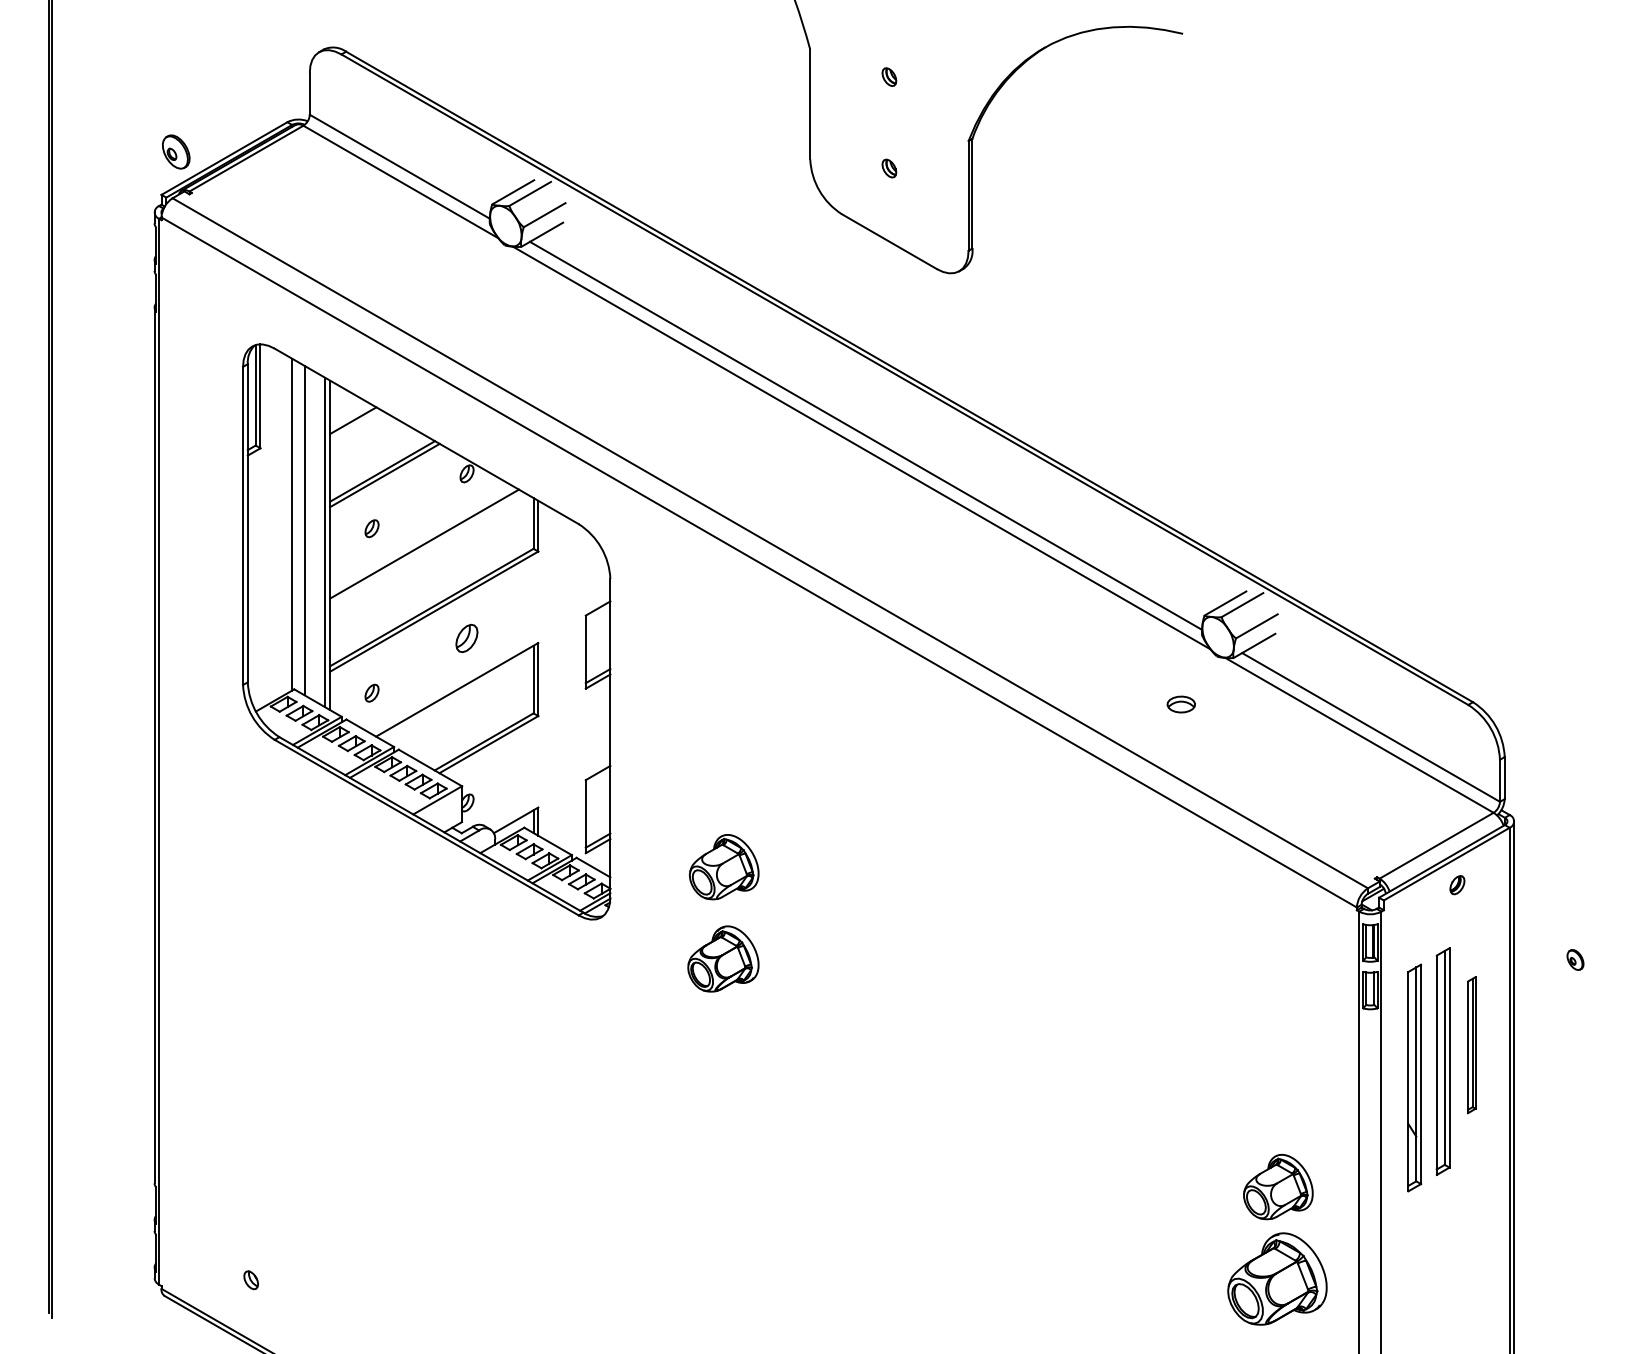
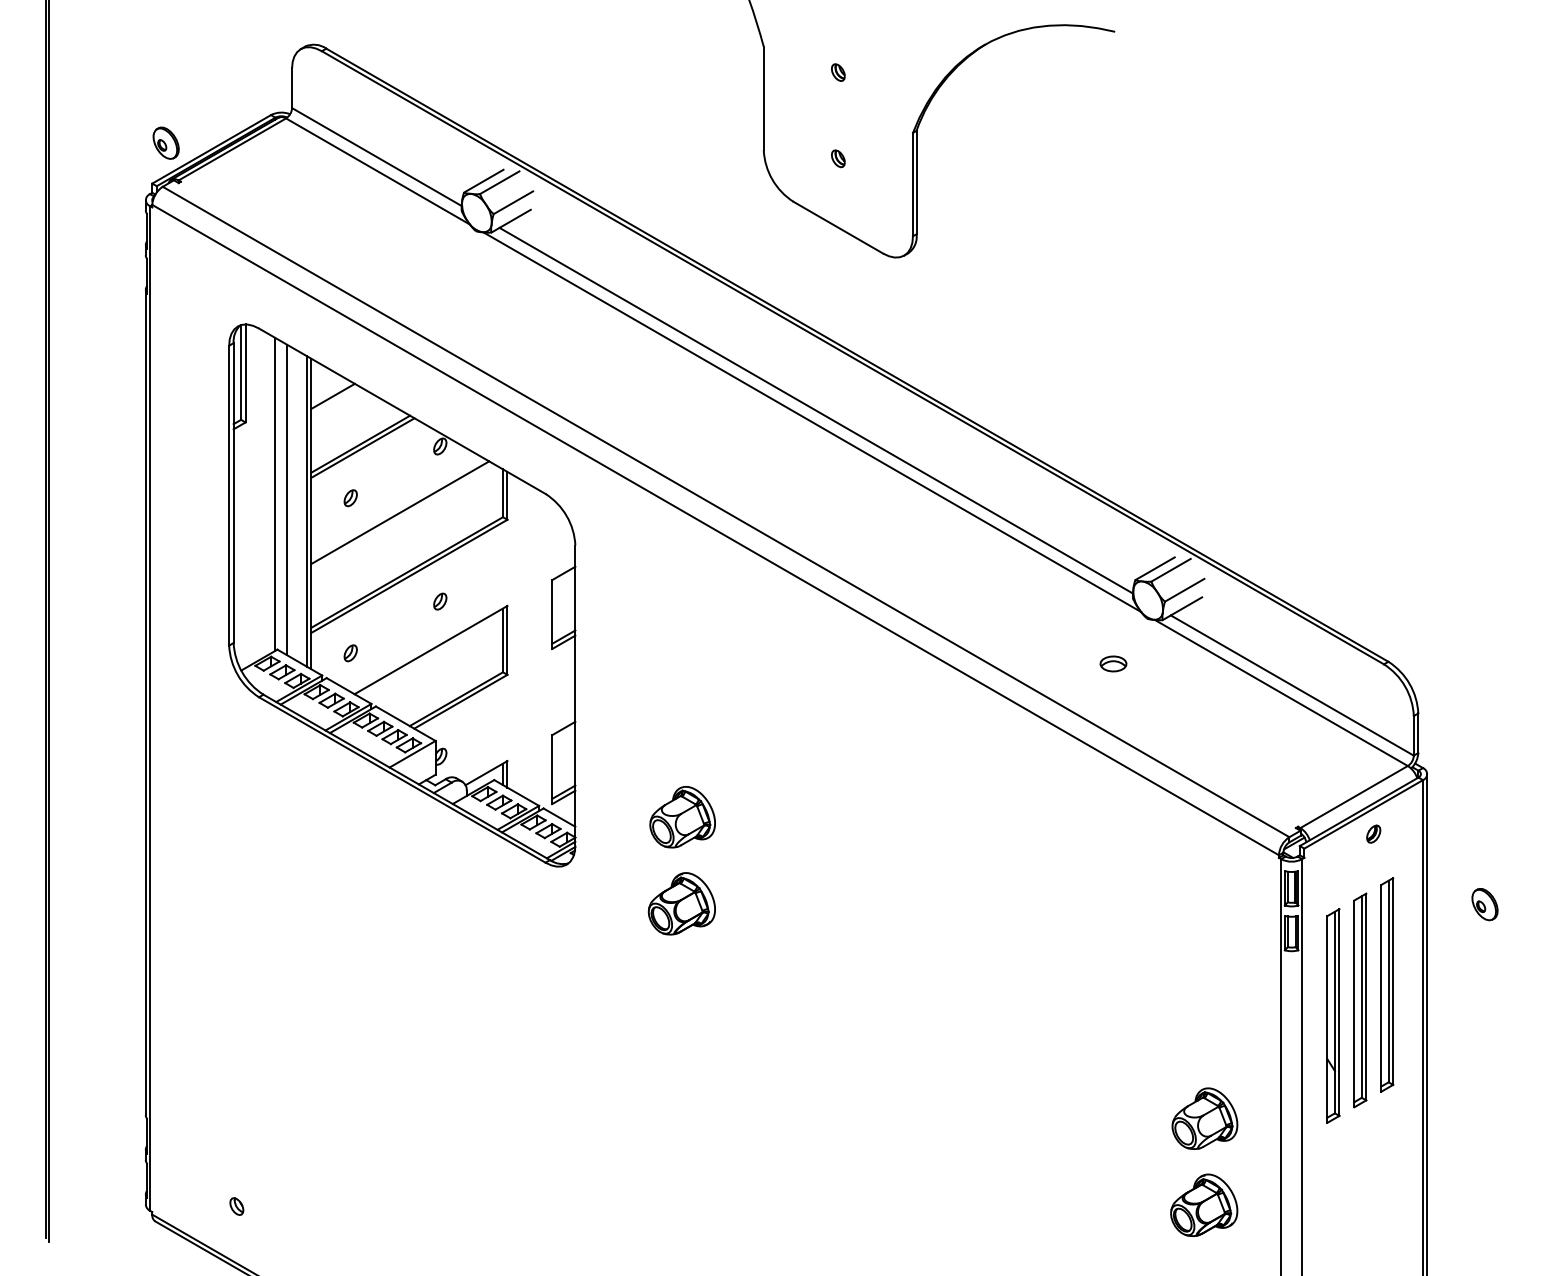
part: (467, 638) -> (440, 601), size x0.62
part: (1574, 959) -> (1484, 904), size x1.67
part: (1472, 1044) -> (1387, 984), size x1.67
part: (1277, 1278) -> (1204, 1204), size x0.71

